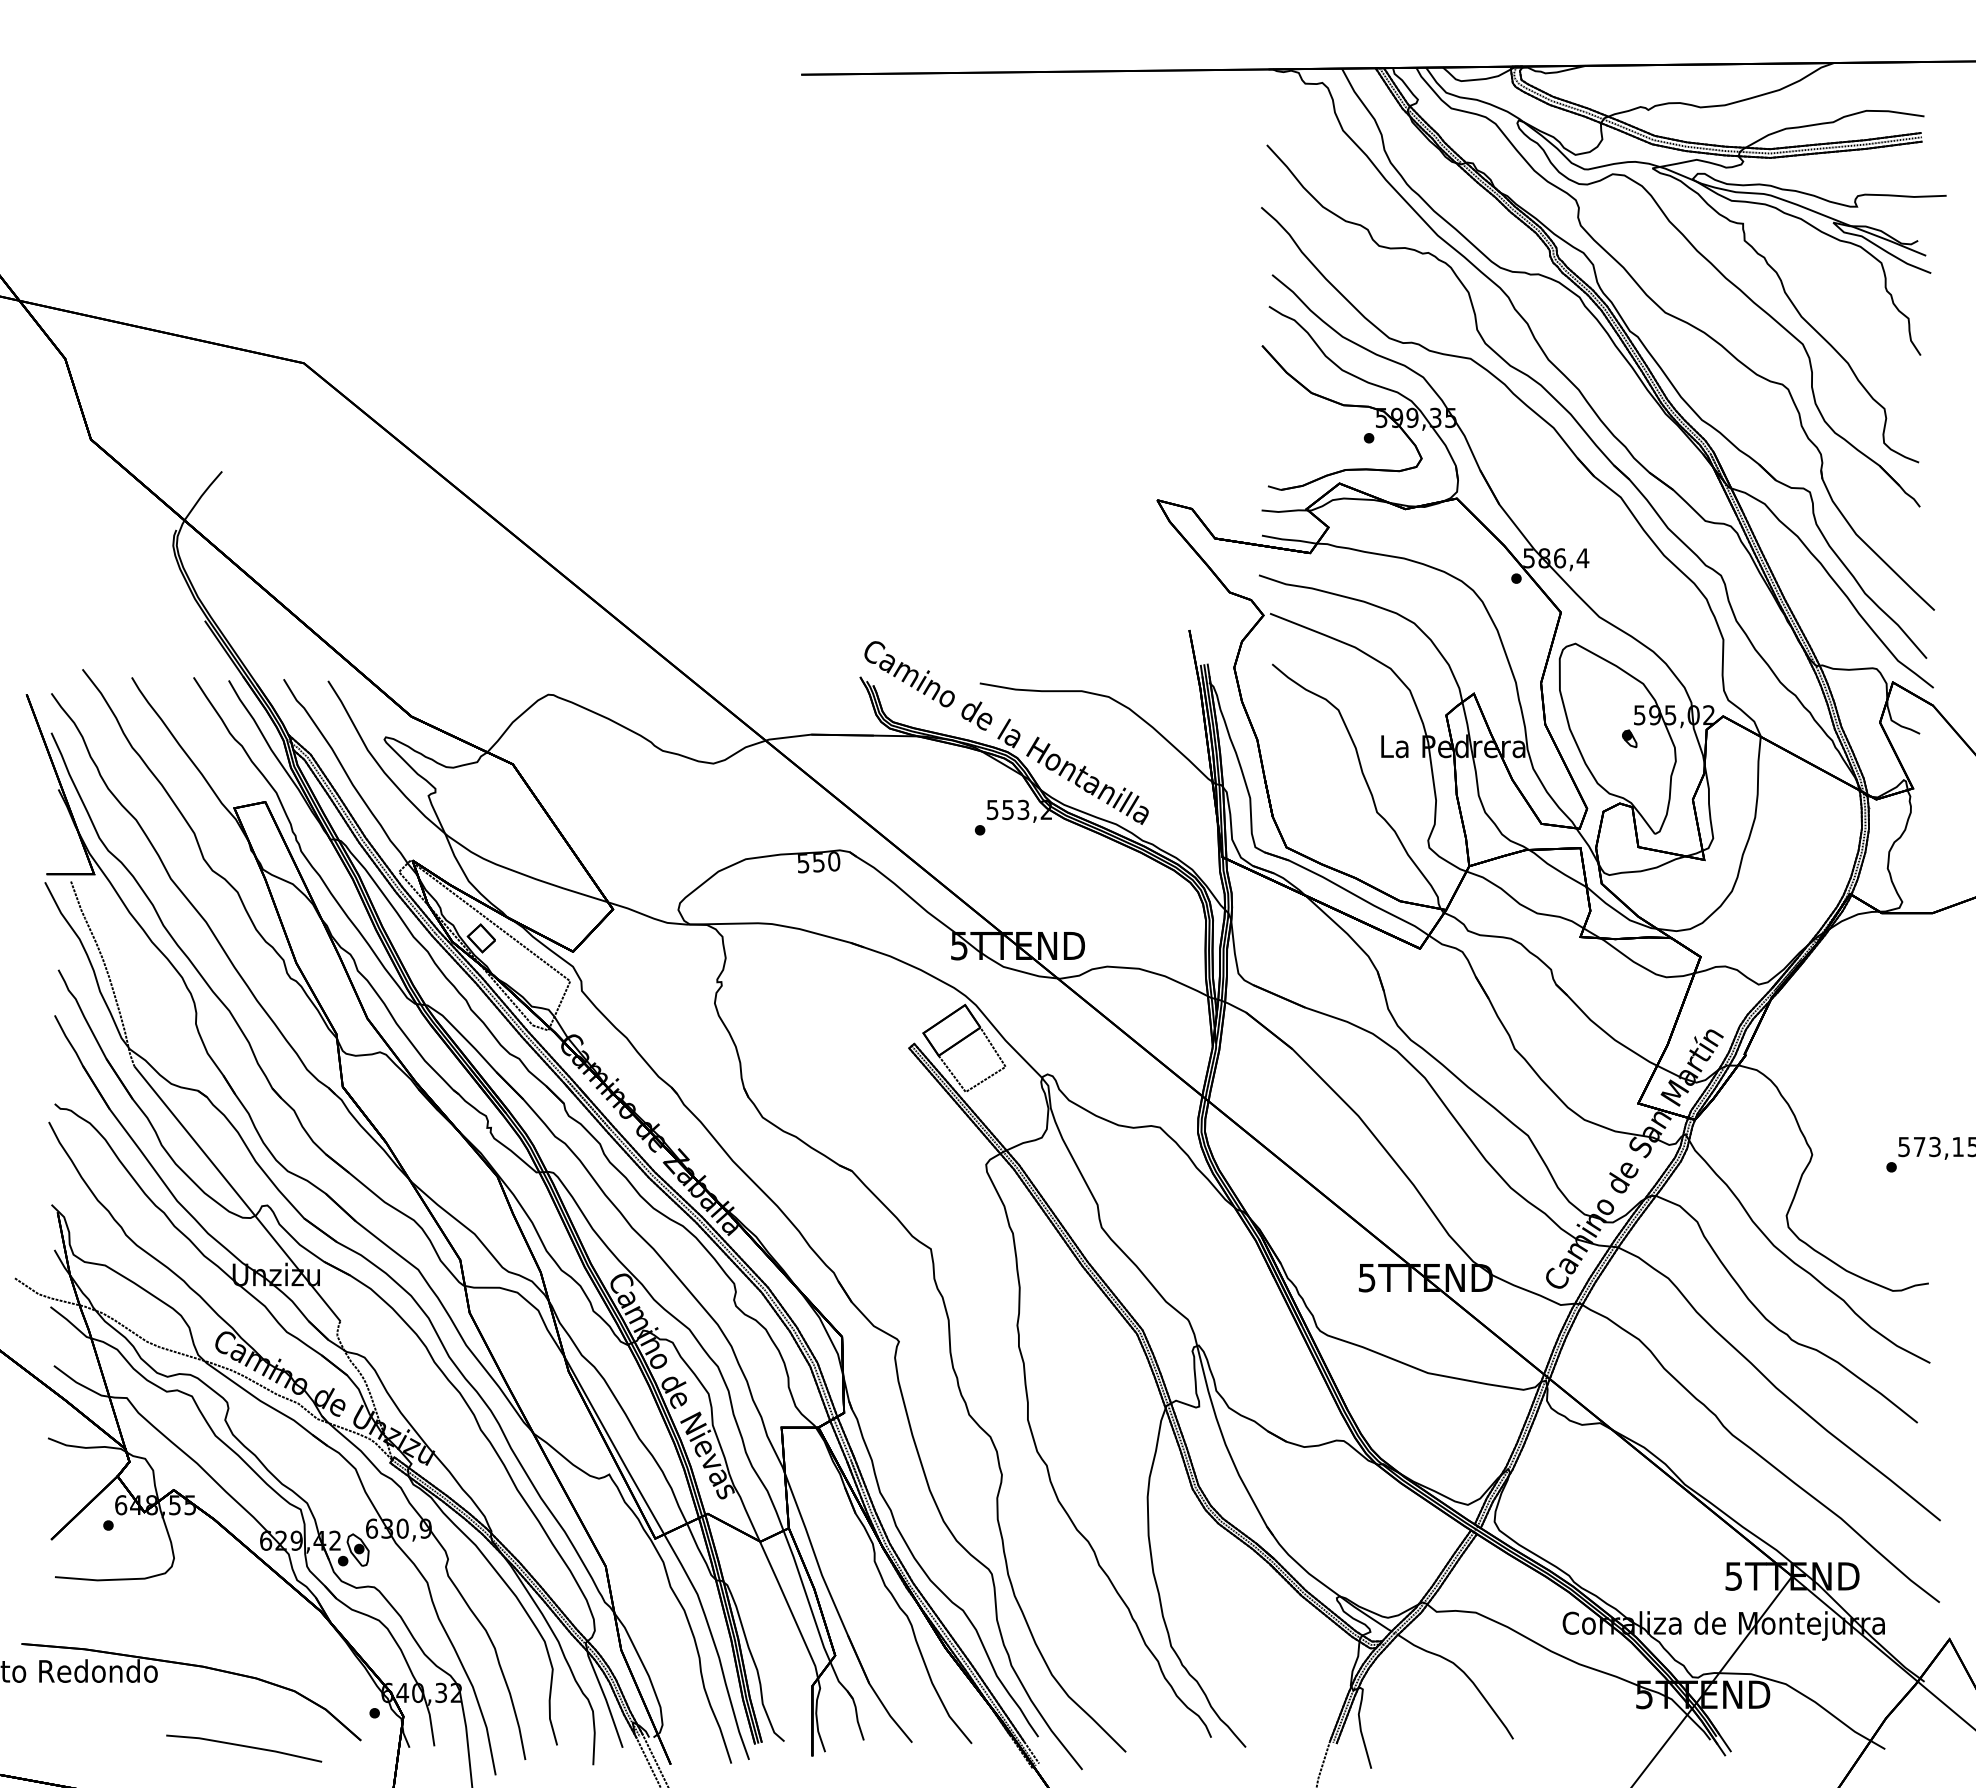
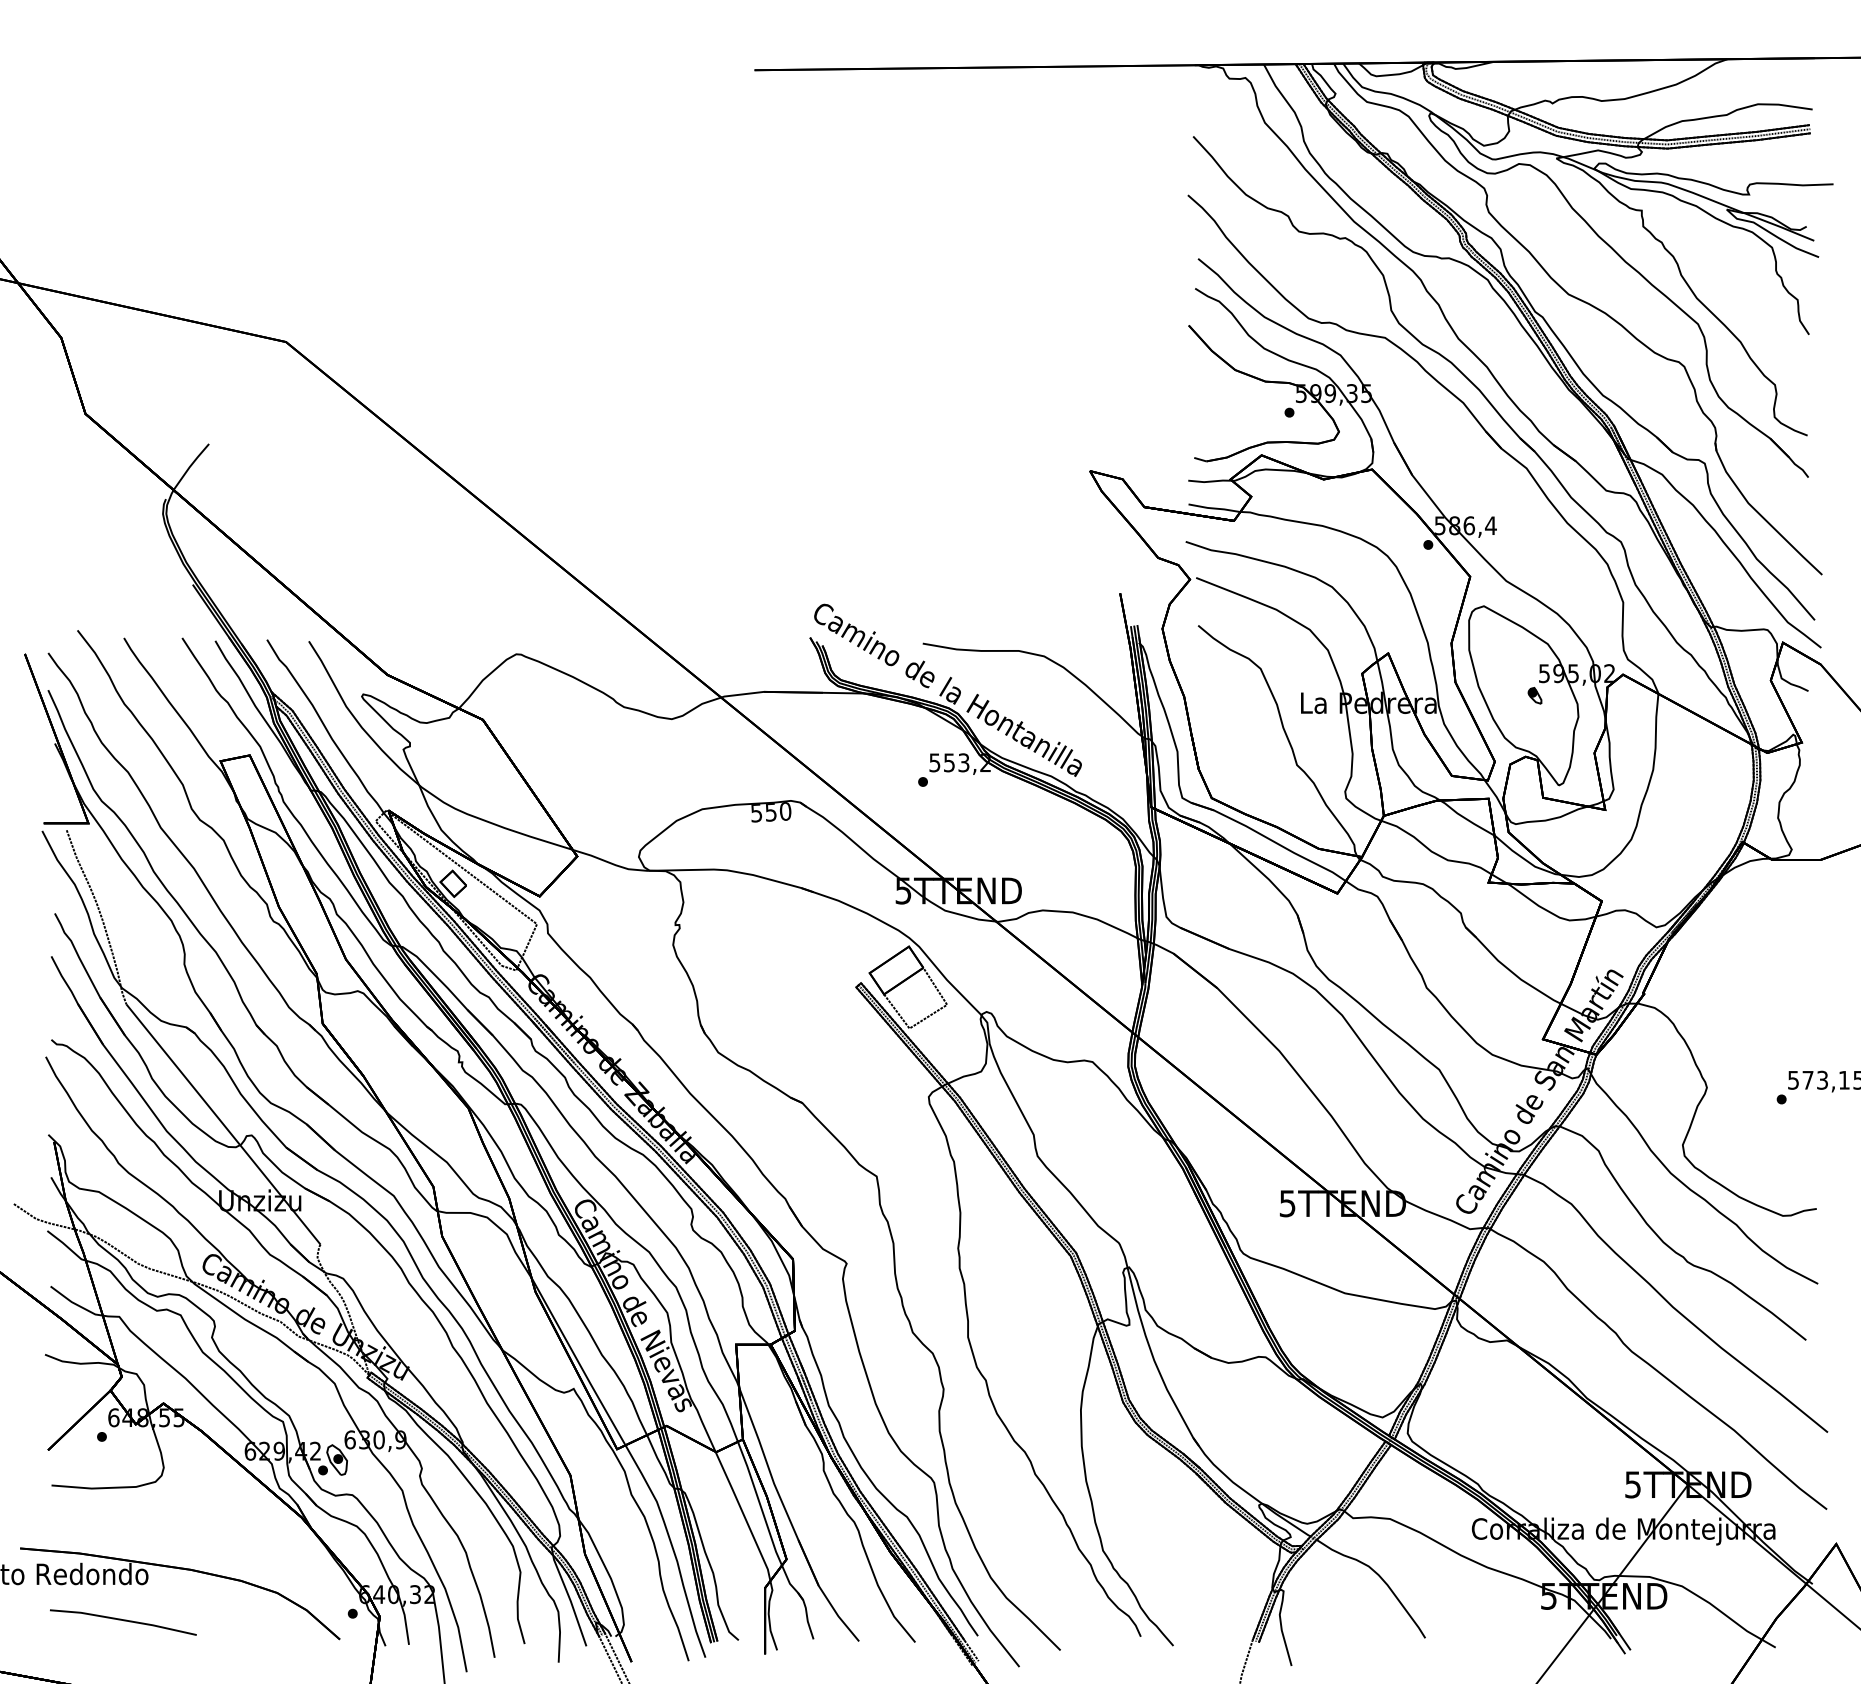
line: (245, 1747) -> (124, 1621), moved

